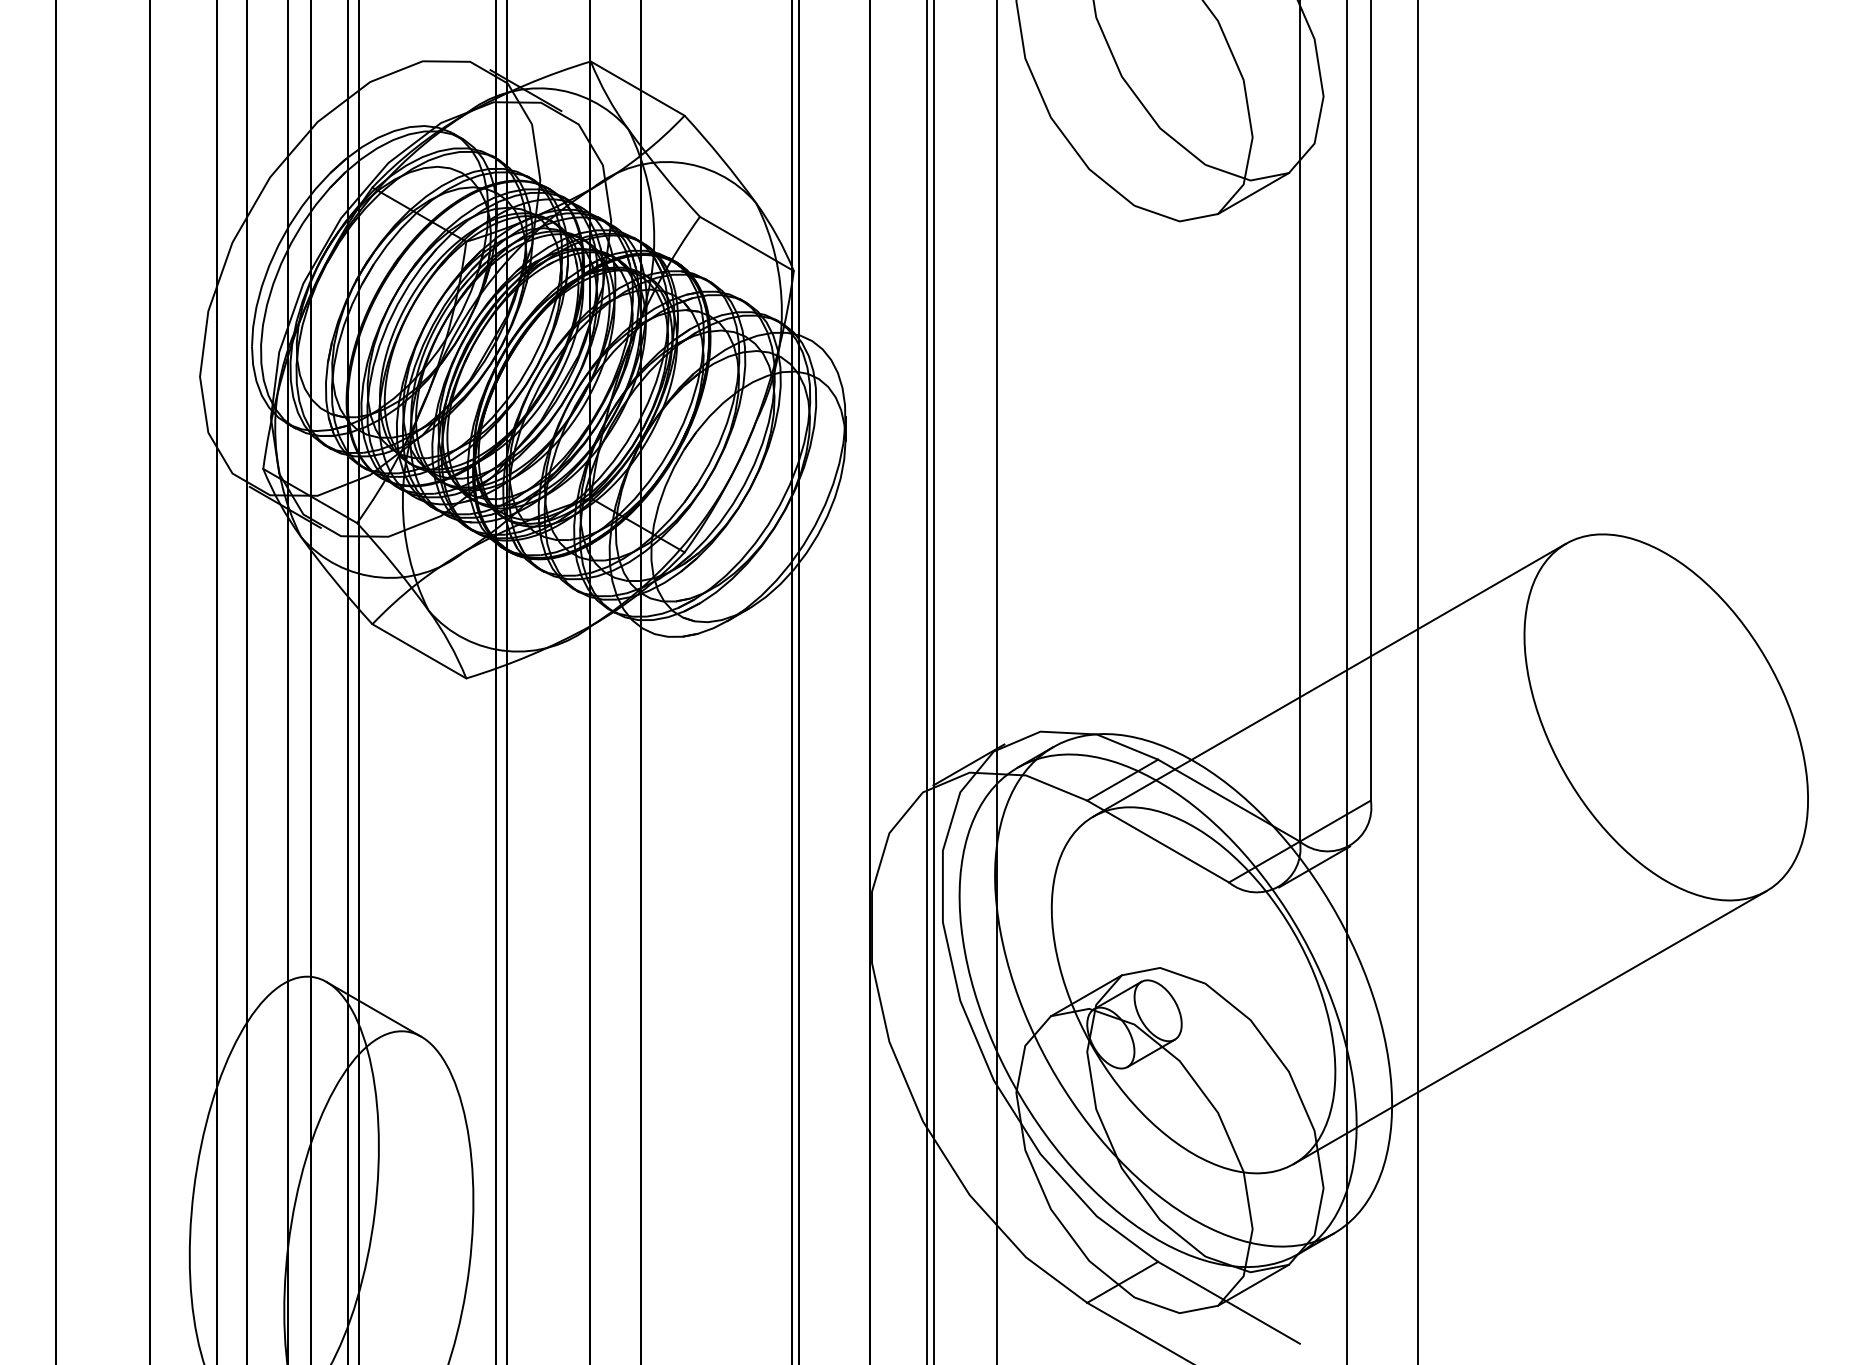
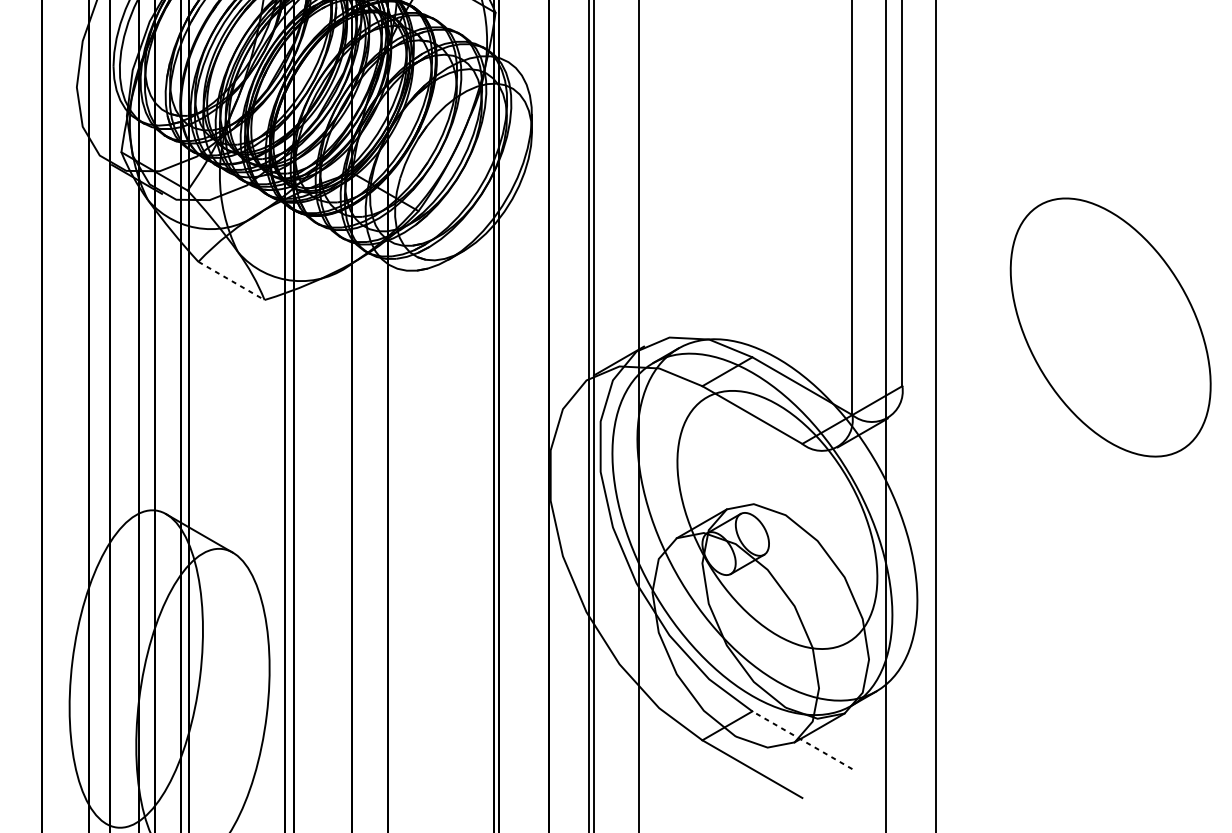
line: (419, 651) -> (231, 281), solid -> dashed
line: (1329, 679) -> (873, 300), removed
line: (1529, 1027) -> (1014, 546), removed
line: (1229, 1302) -> (802, 740), solid -> dashed

